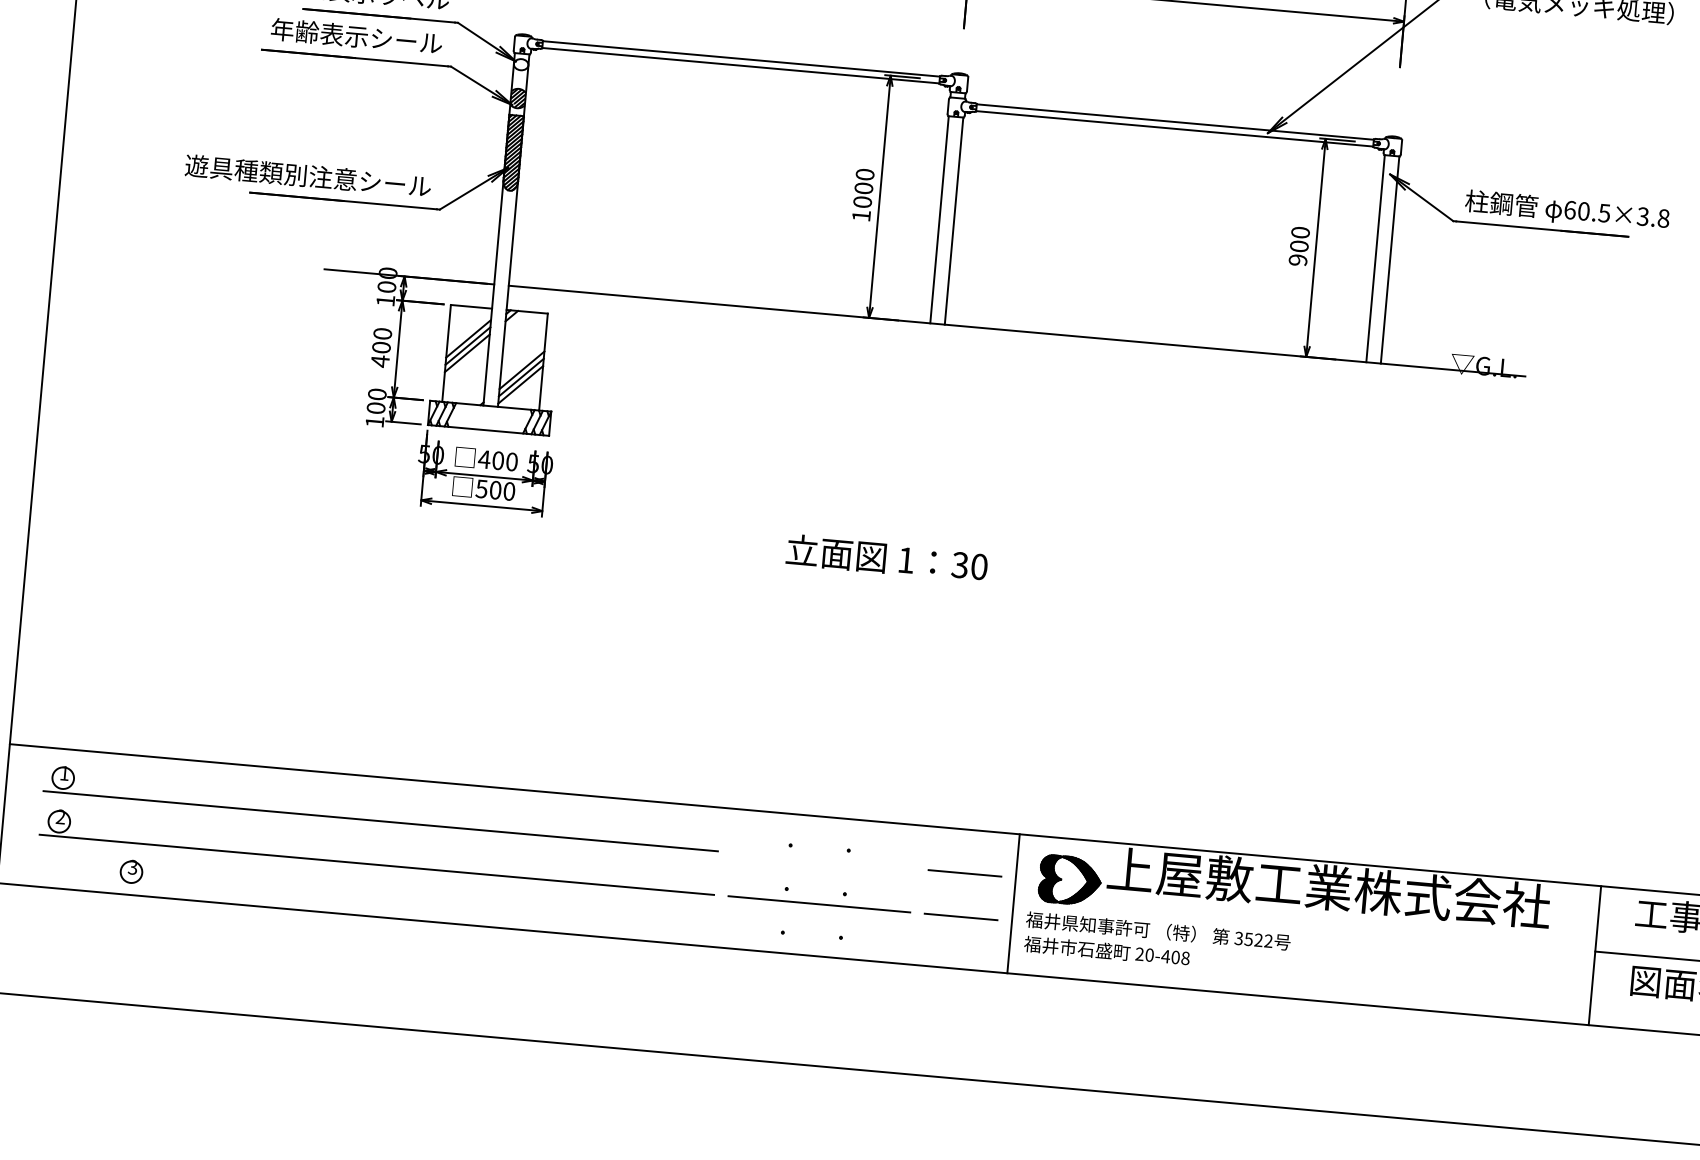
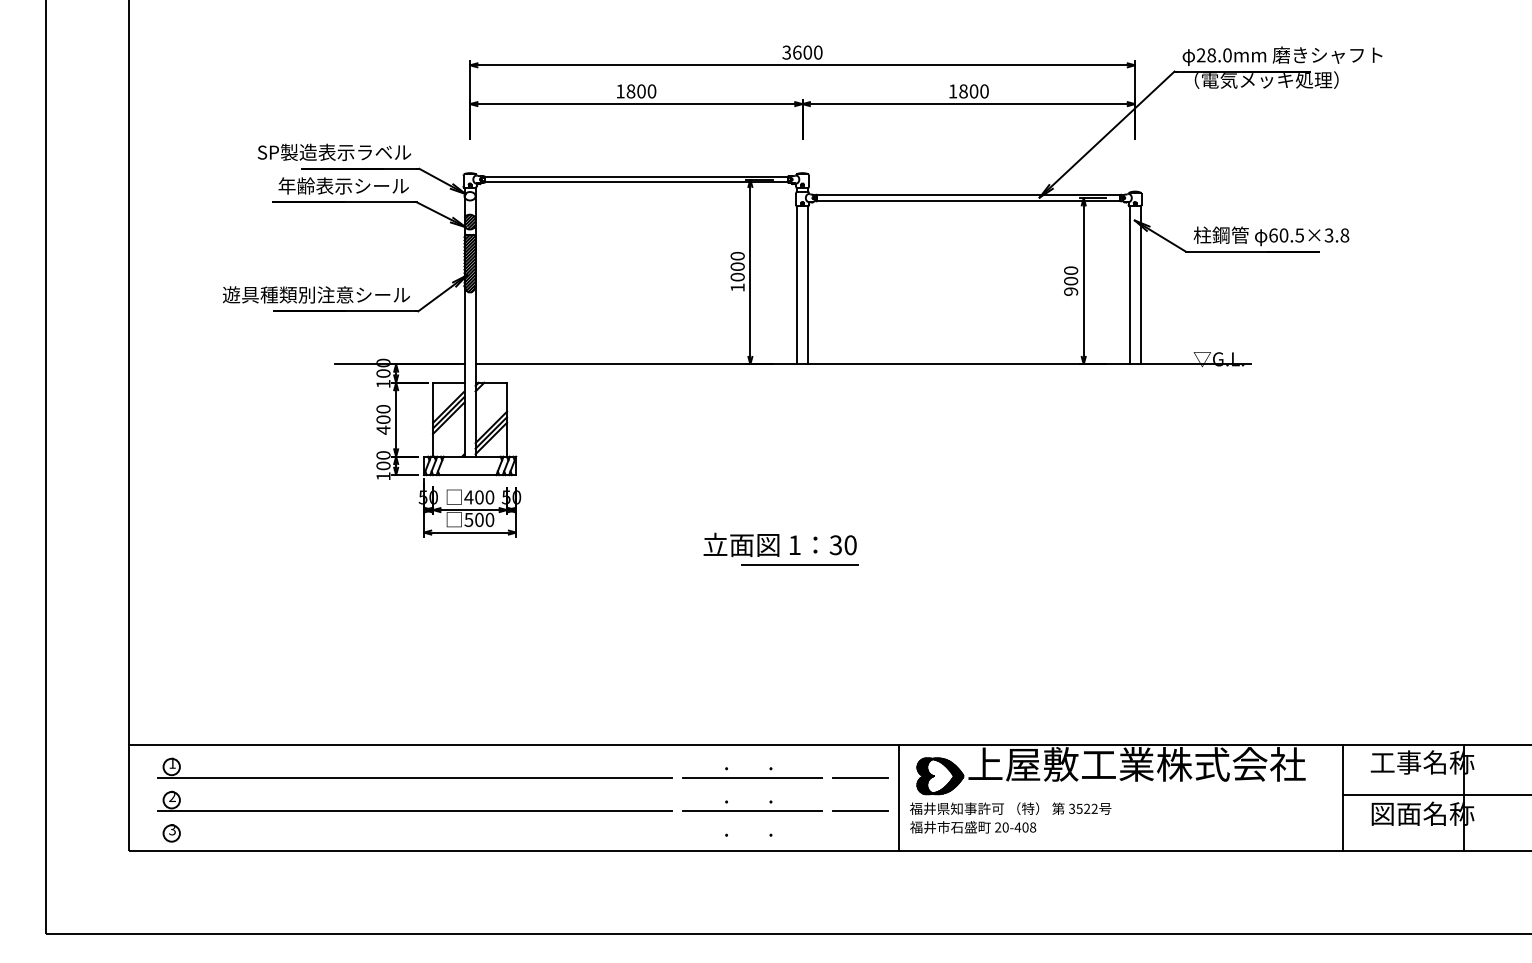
line: (910, 586) -> (799, 564), added
line: (823, 861) -> (752, 778), added
part: (131, 872) -> (171, 833), moved

